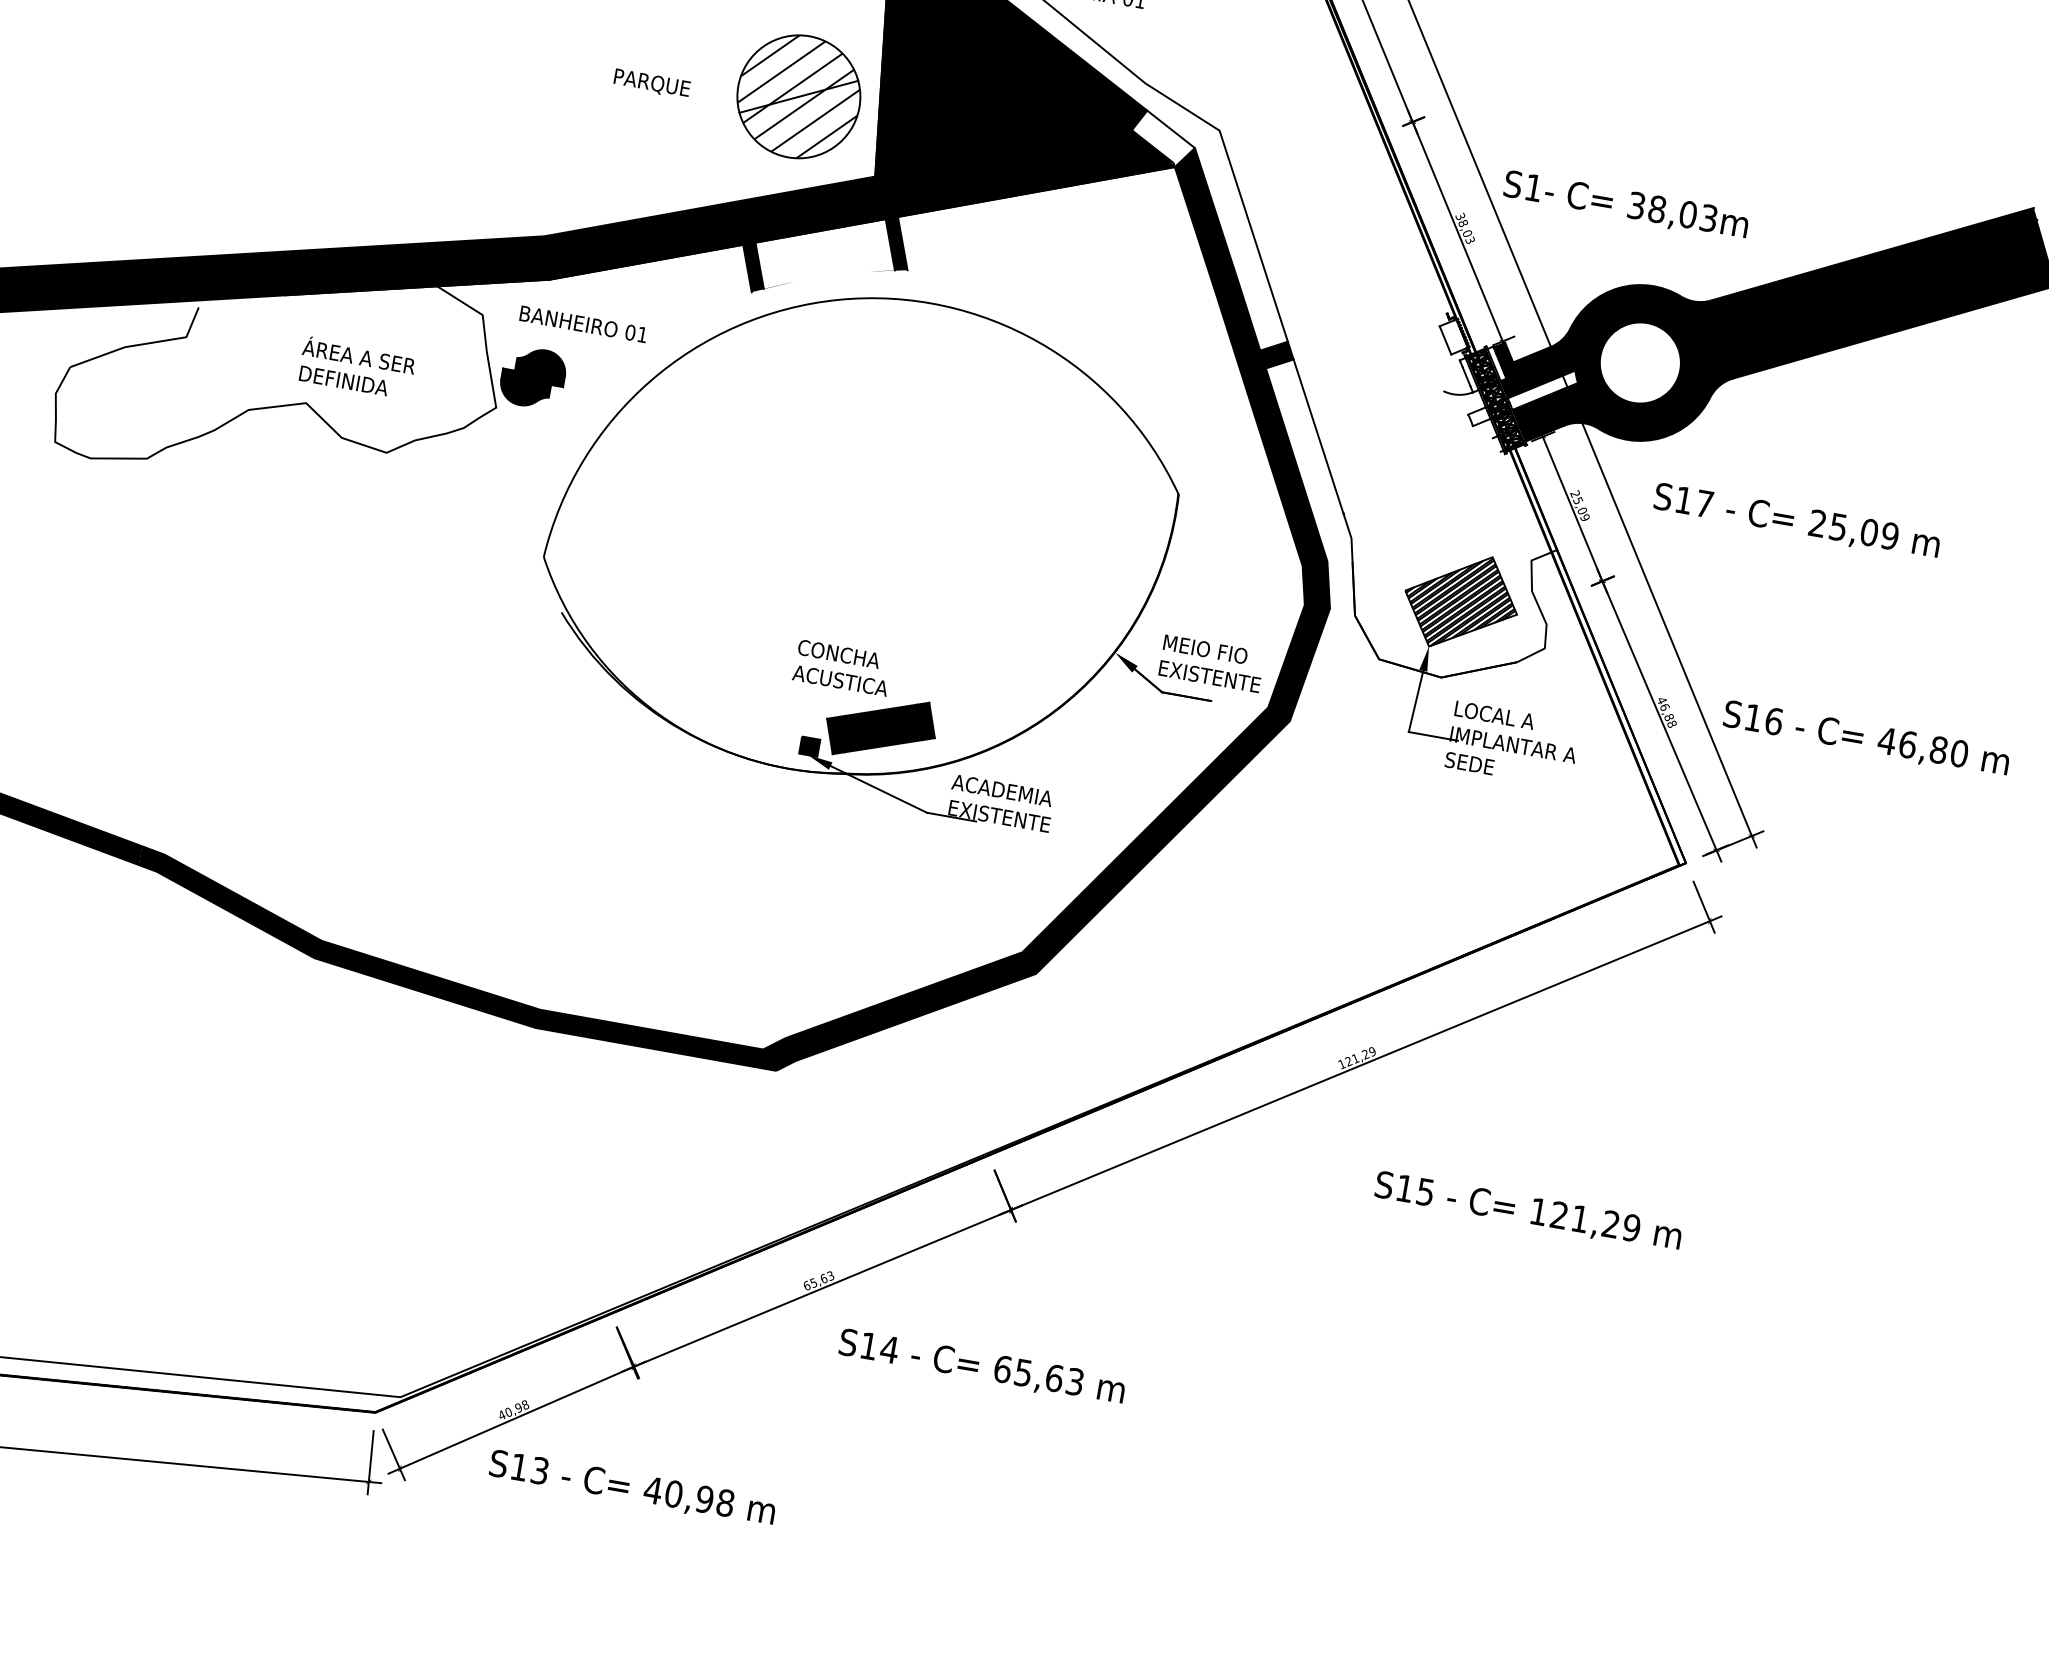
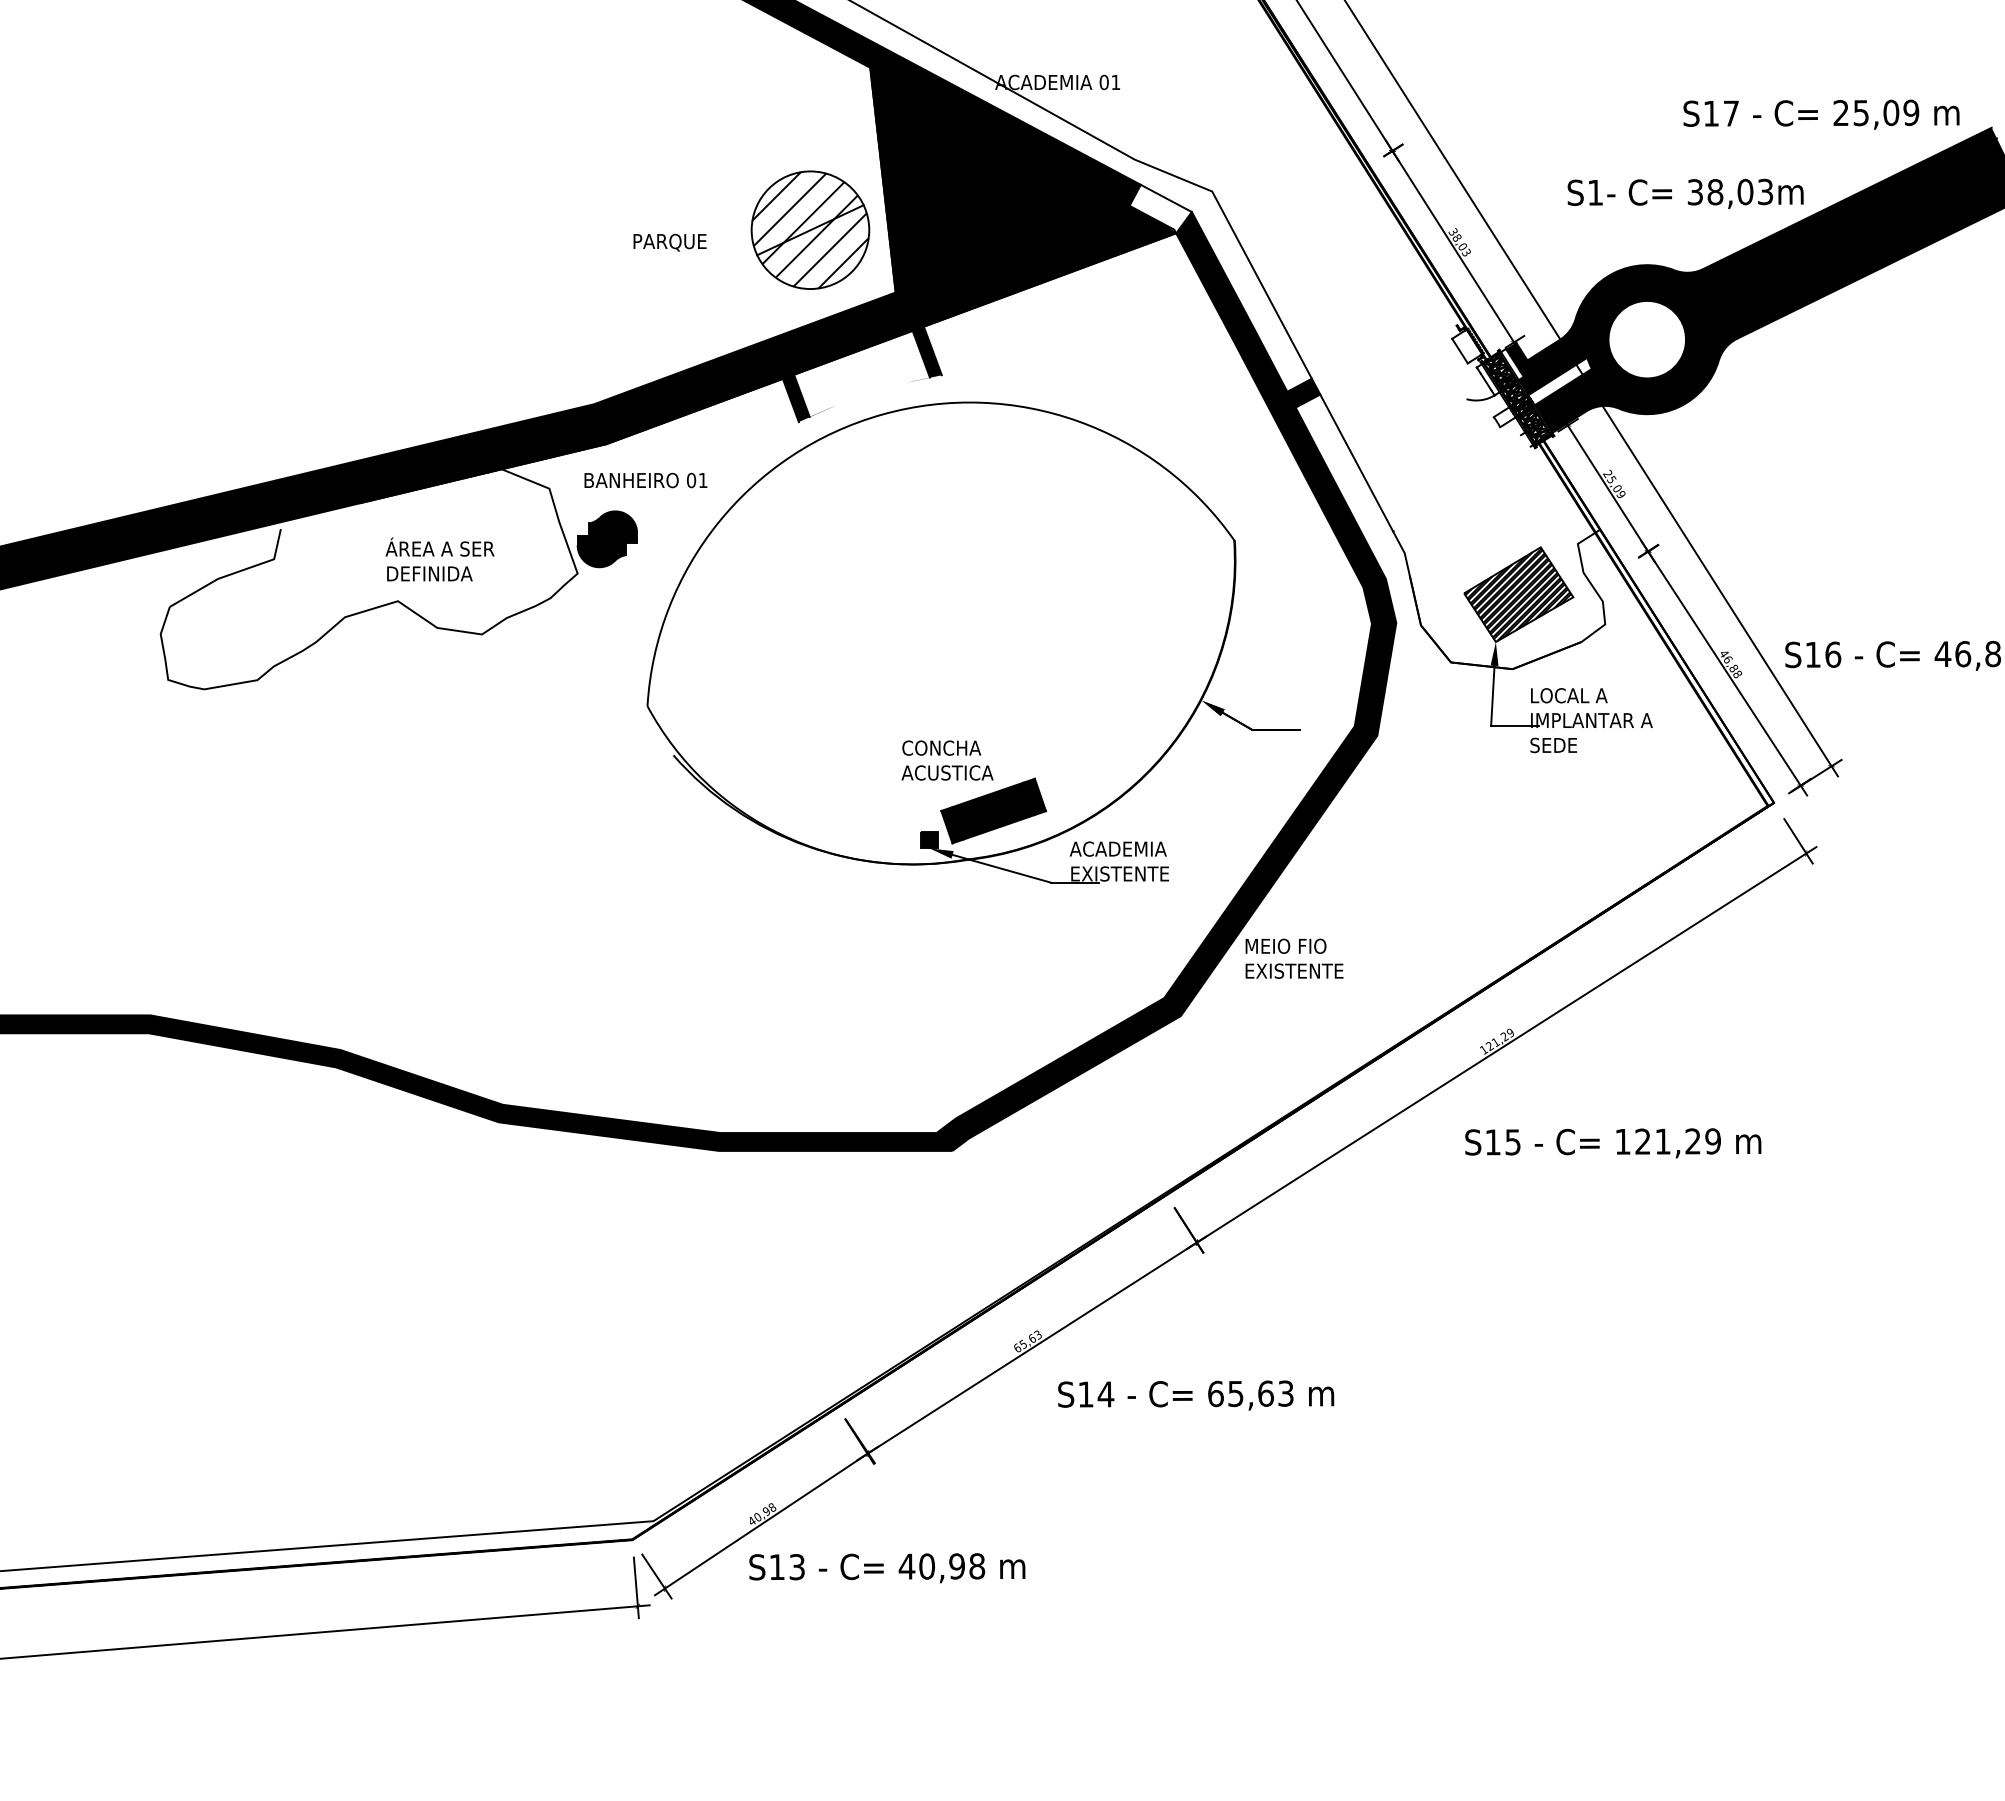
text: (1626, 205) -> (1685, 193), moved
text: (1797, 521) -> (1821, 114), moved
text: (1212, 663) -> (1294, 958), moved
text: (1528, 1211) -> (1613, 1143), moved

